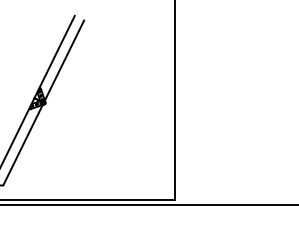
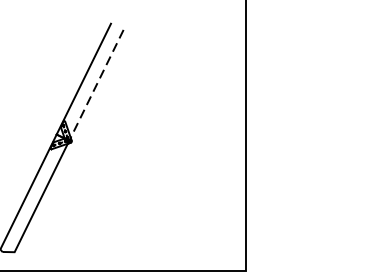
line: (63, 61) -> (95, 85), solid -> dashed

